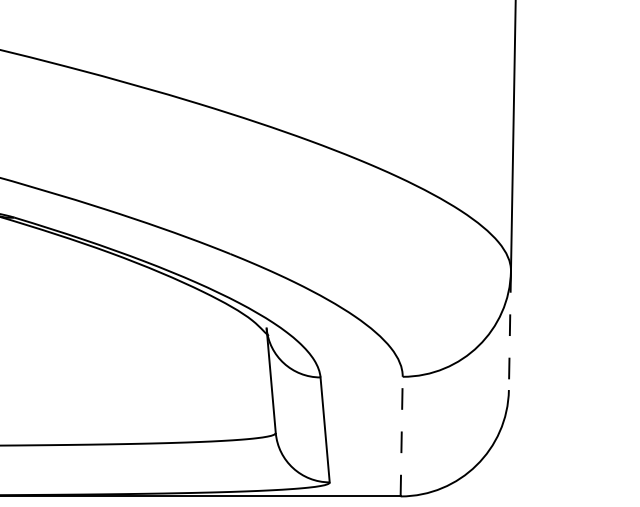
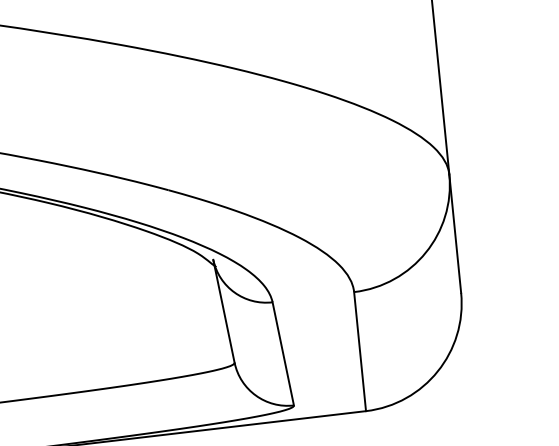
line: (509, 331) -> (454, 234), dashed -> solid
line: (401, 436) -> (359, 351), dashed -> solid

